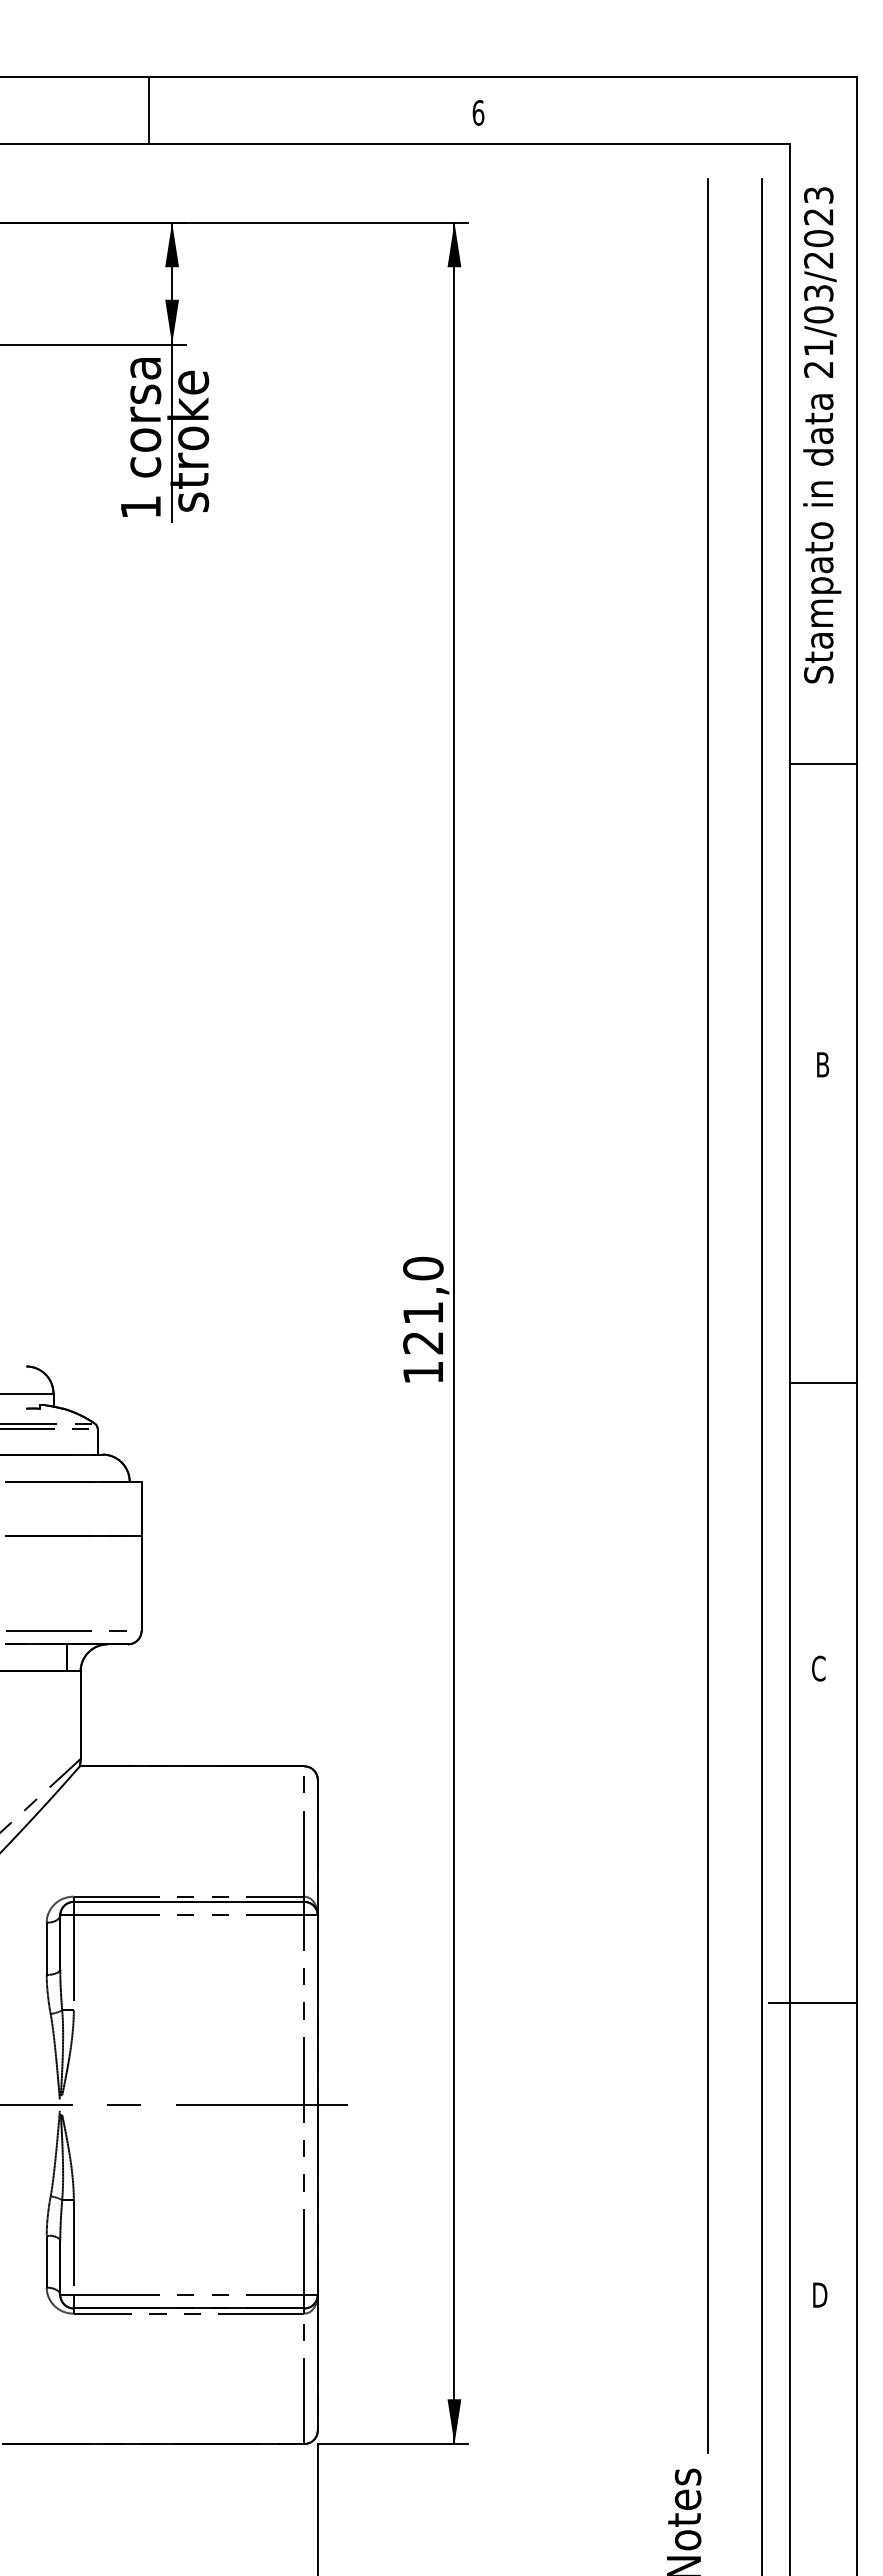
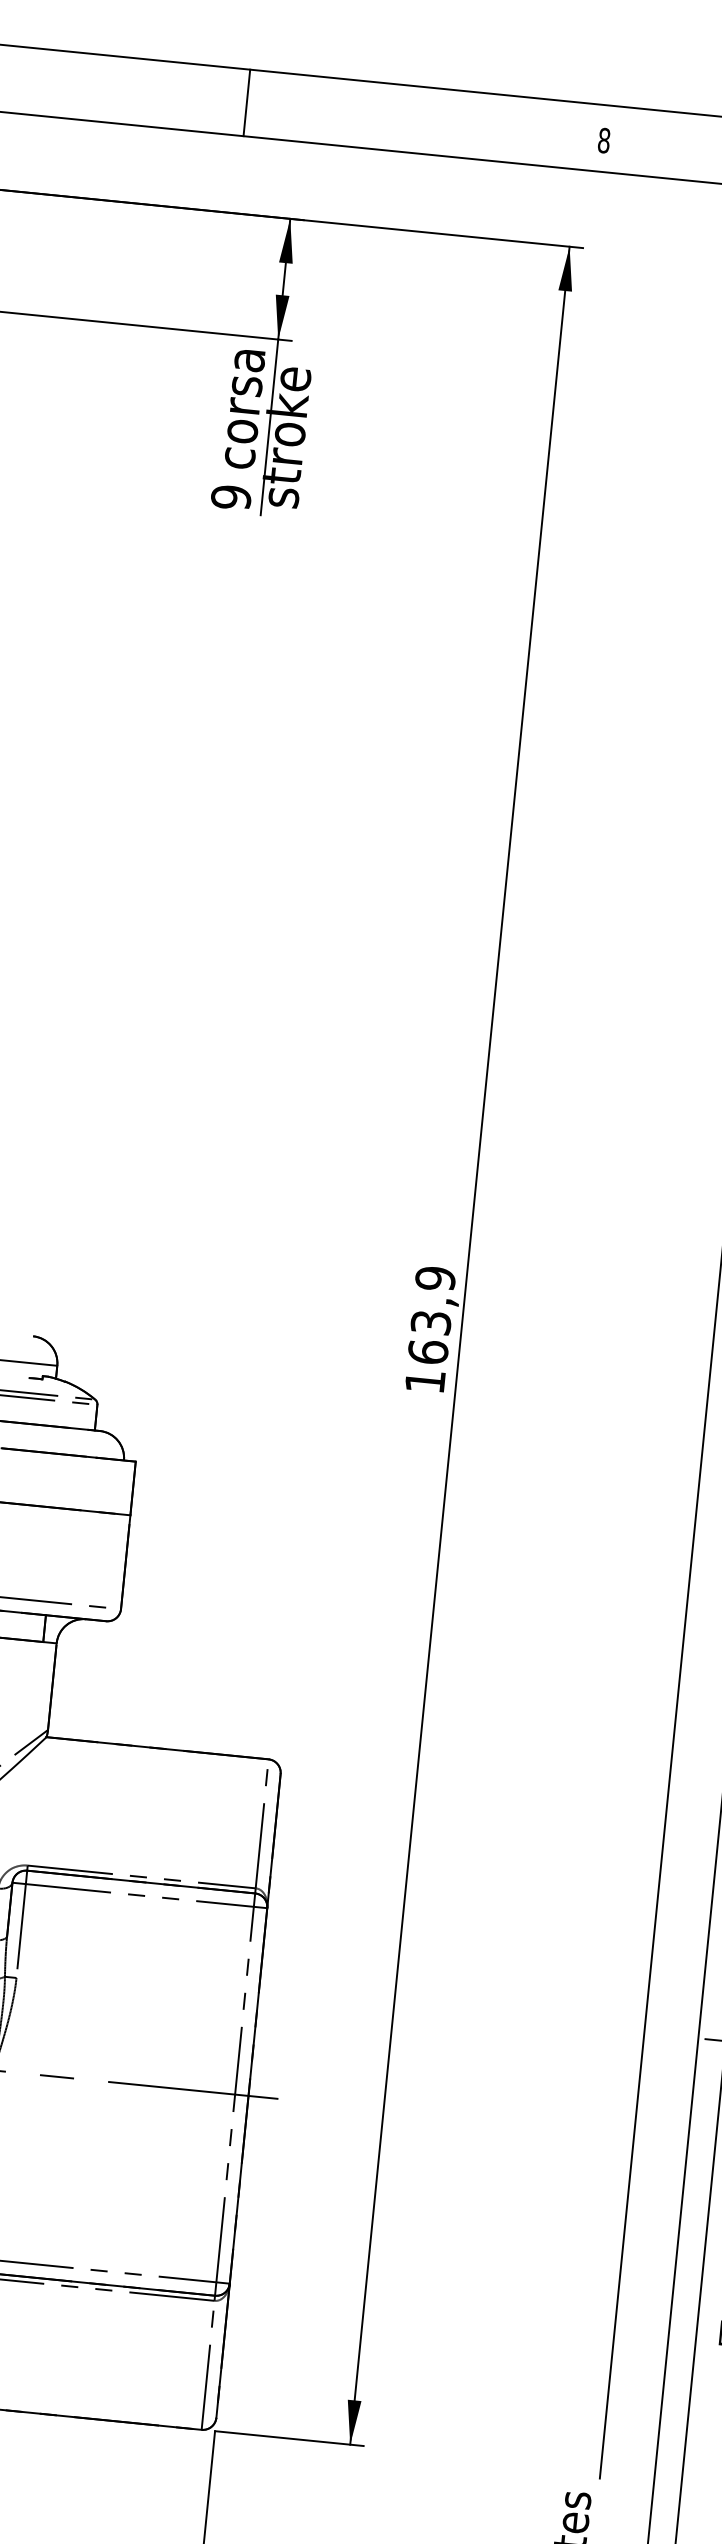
line: (149, 110) -> (247, 102), moved
text: (478, 112) -> (604, 140), 6 -> 8
text: (140, 506) -> (230, 496), 1 -> 9
text: (423, 1305) -> (432, 1315), 121,0 -> 163,9

